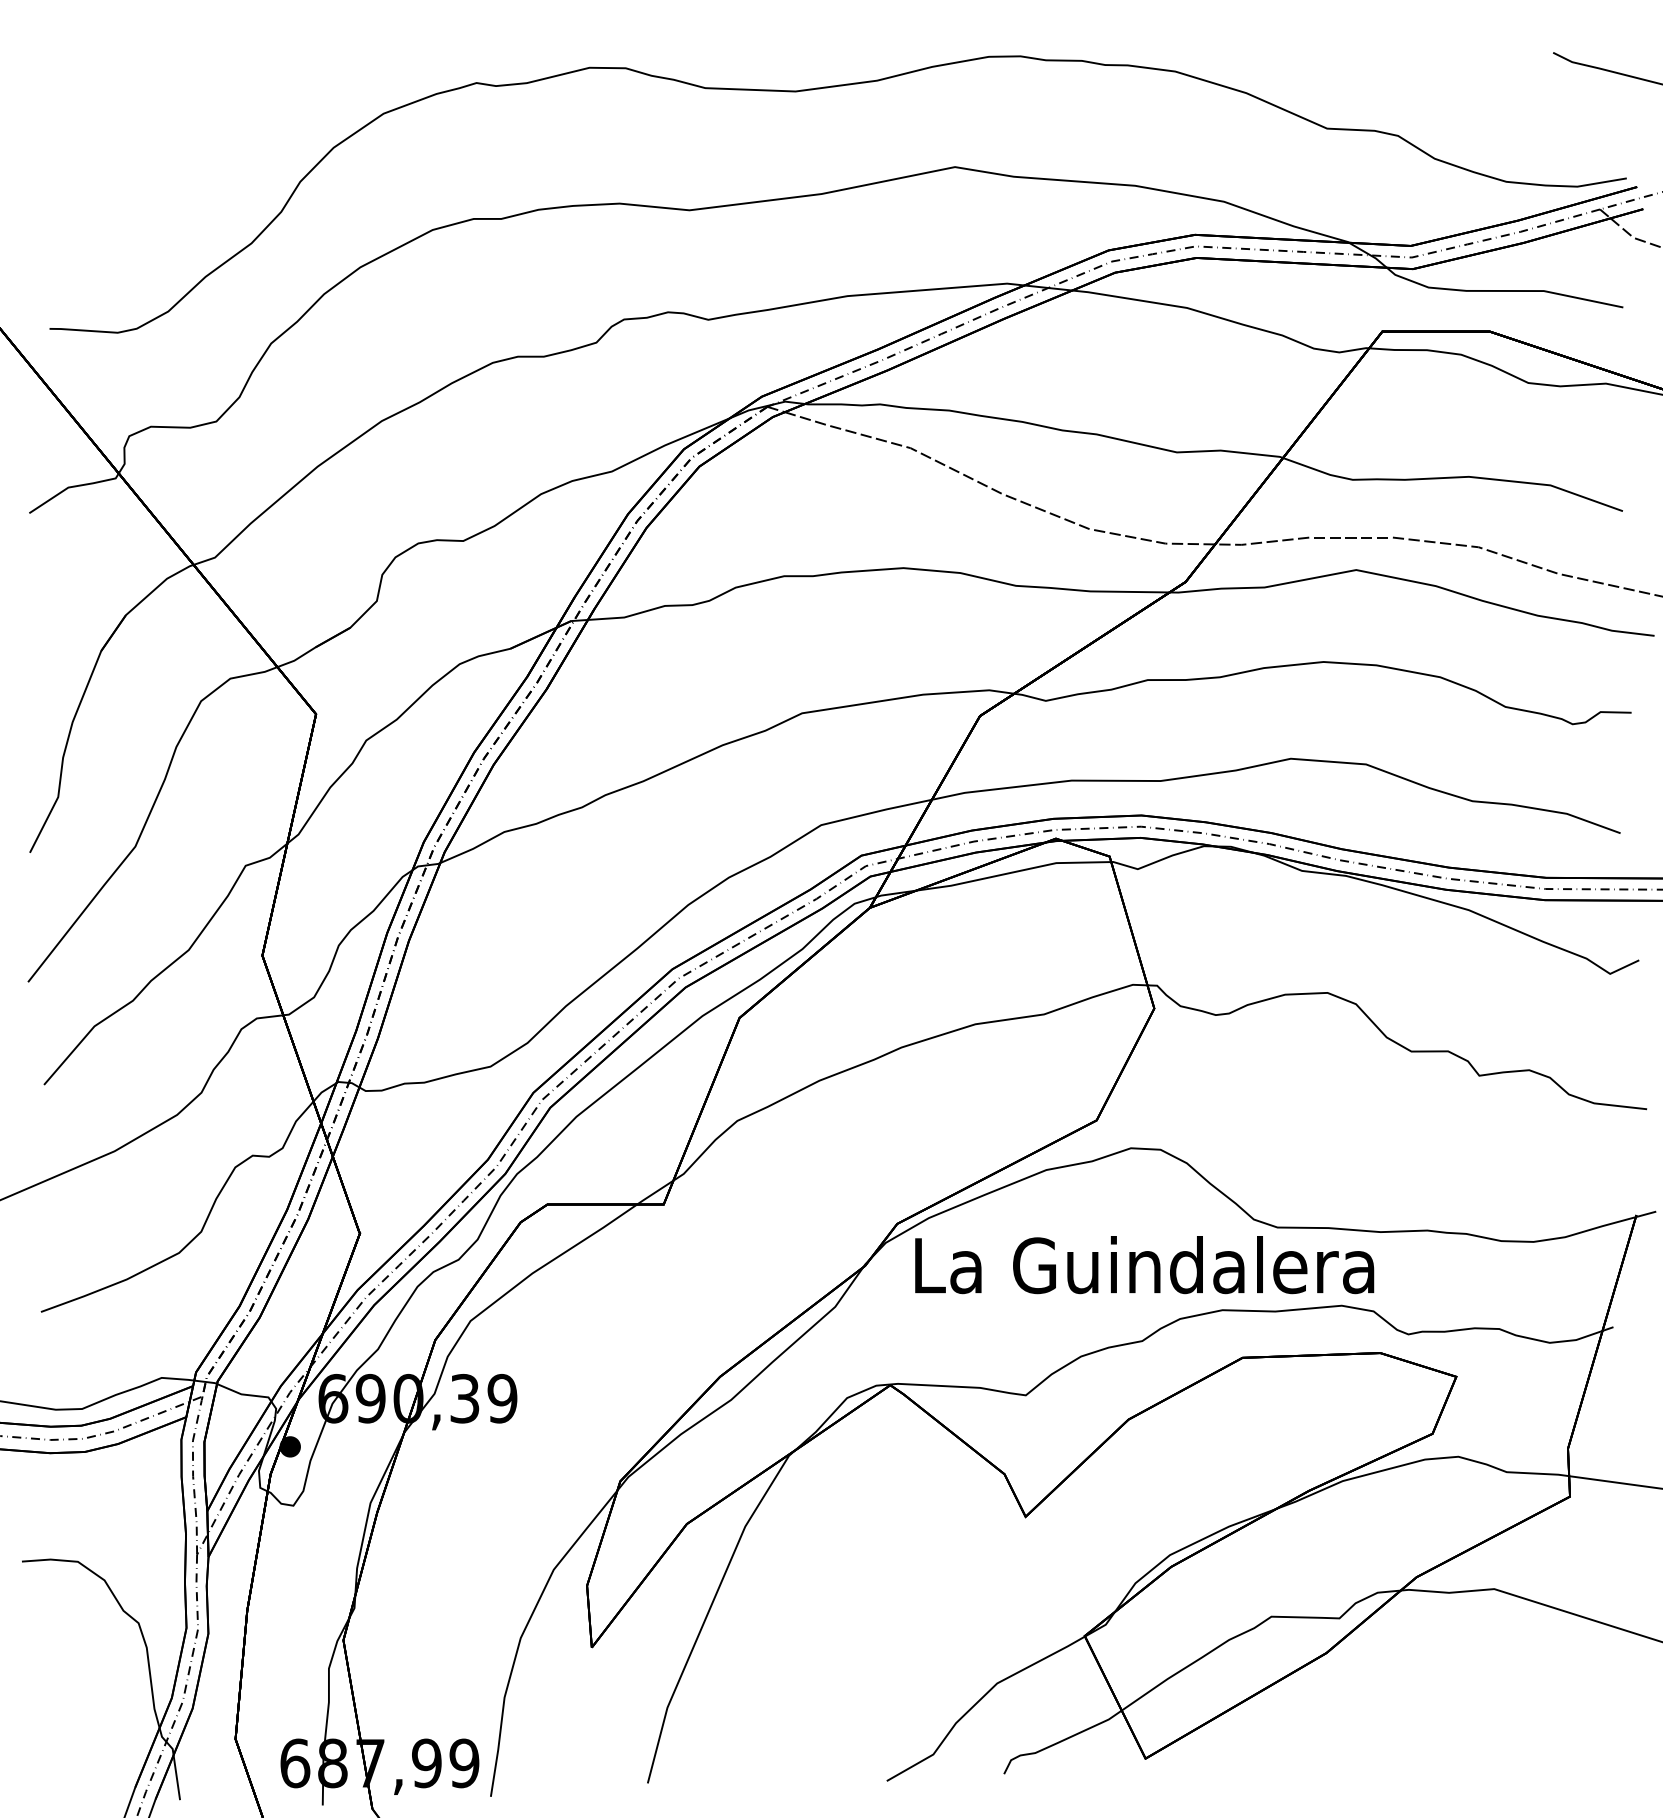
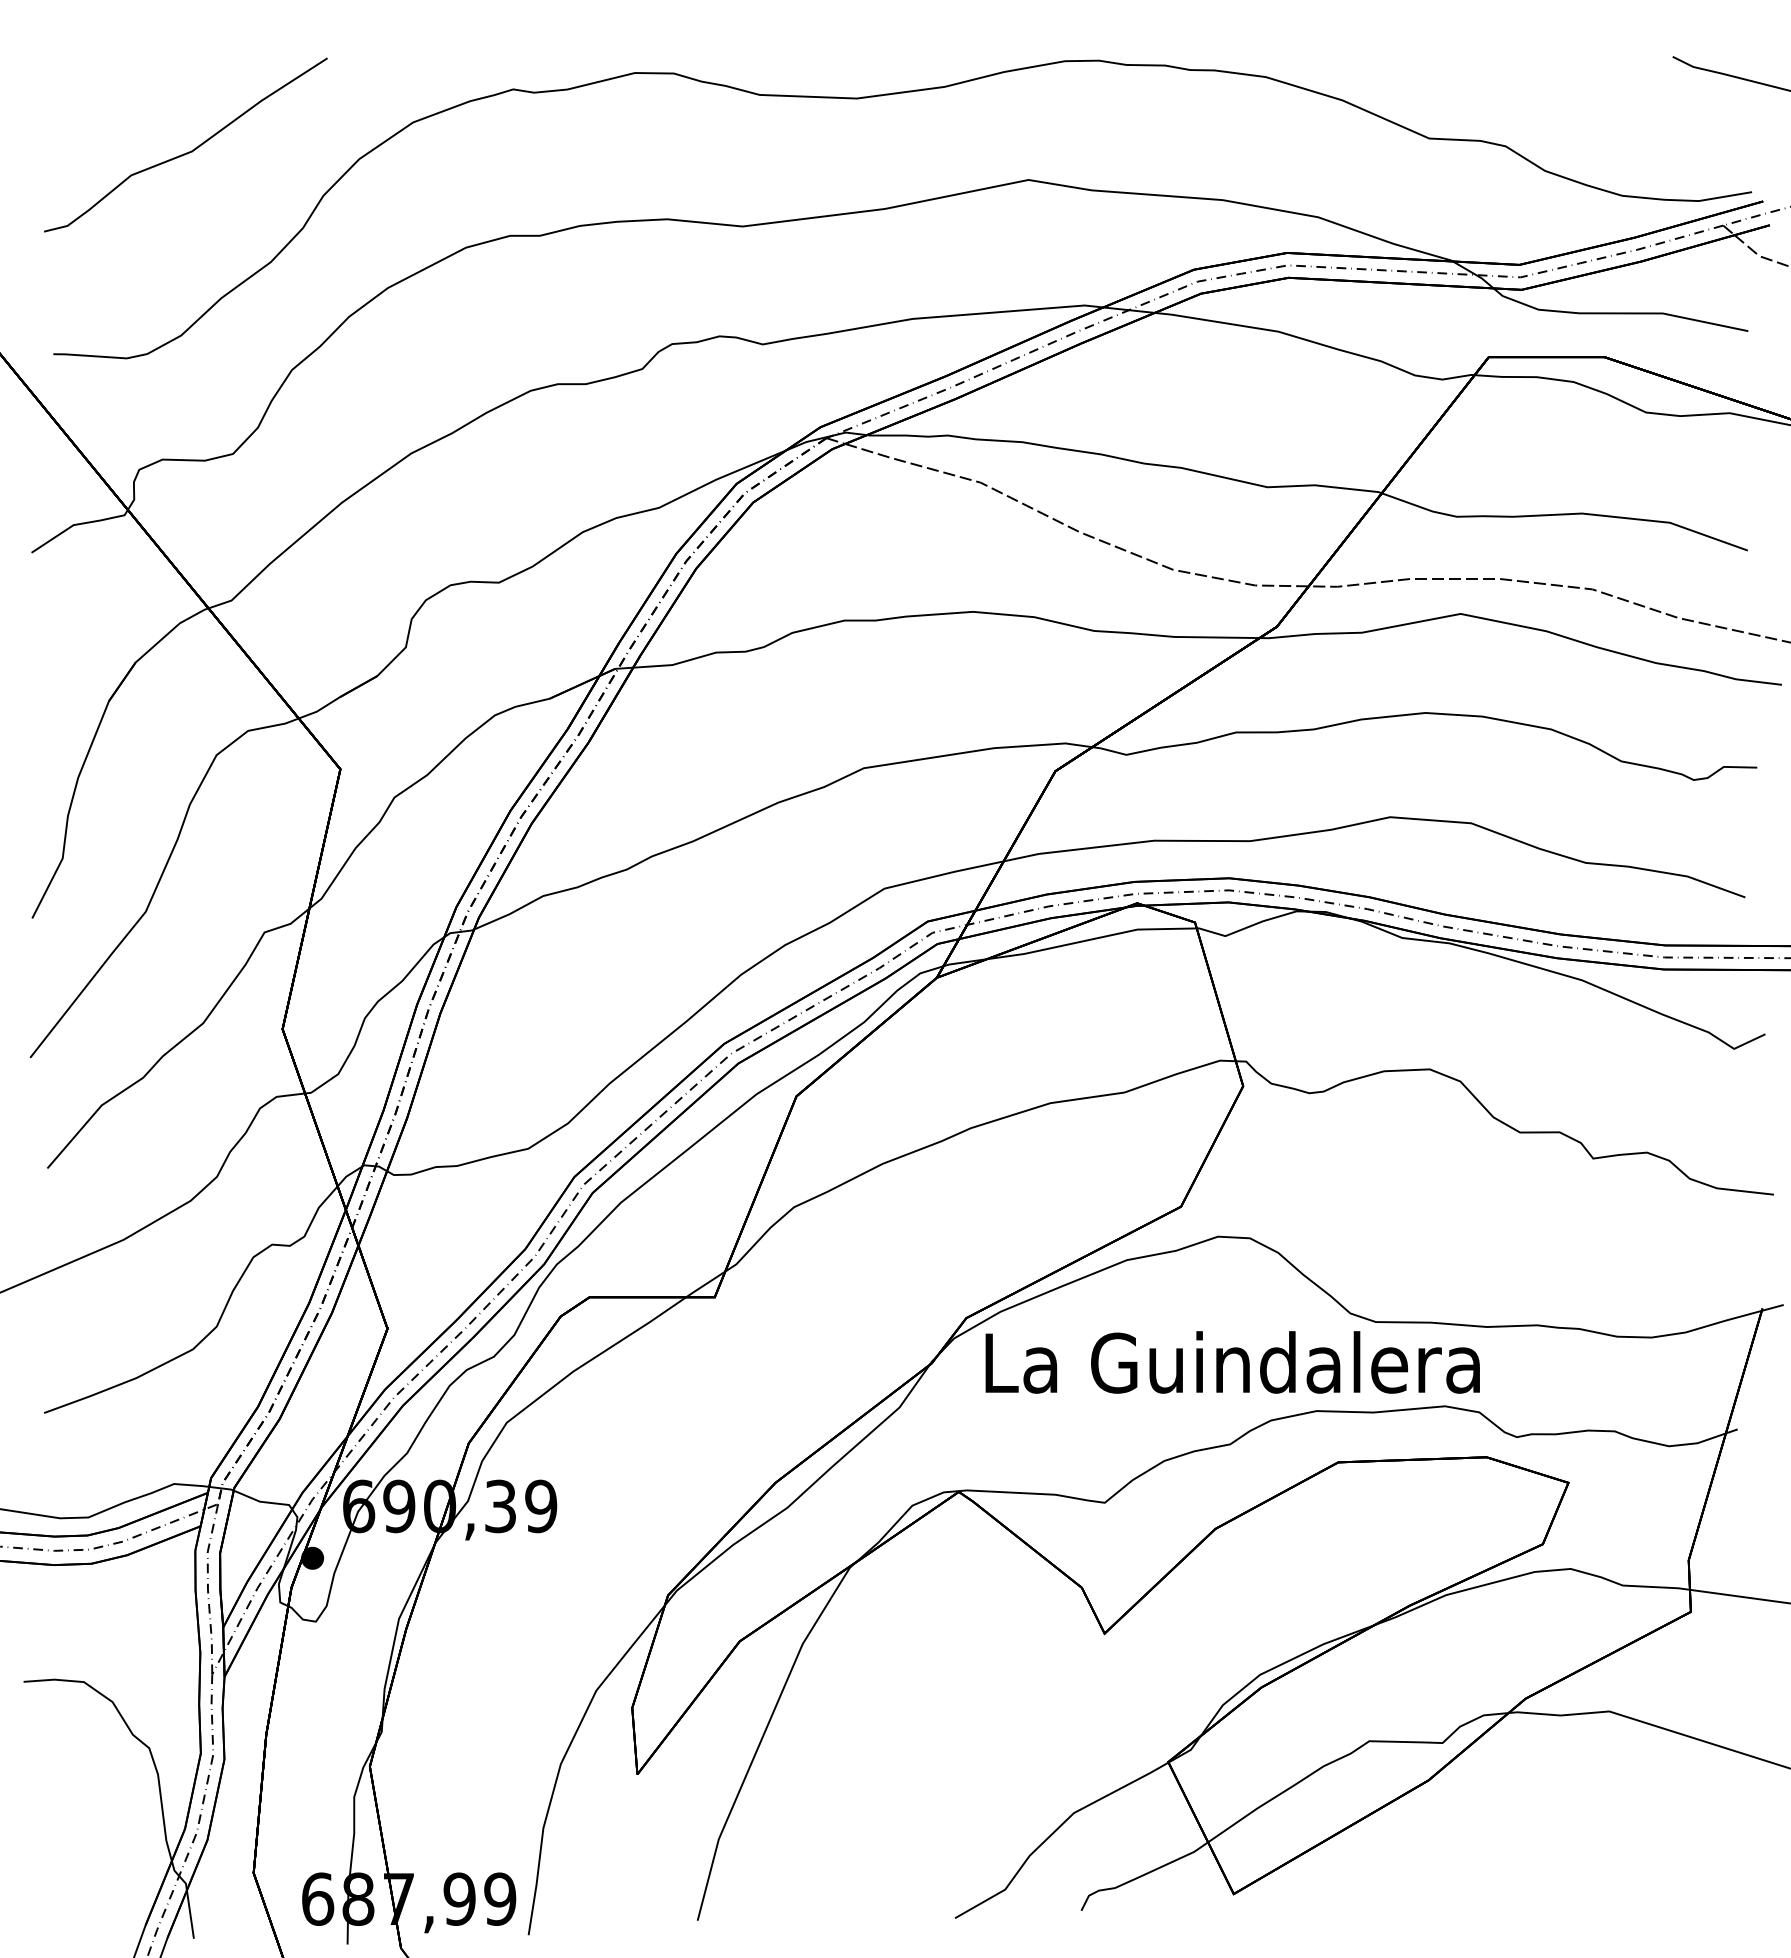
curve: (175, 140) -> (188, 151), added

